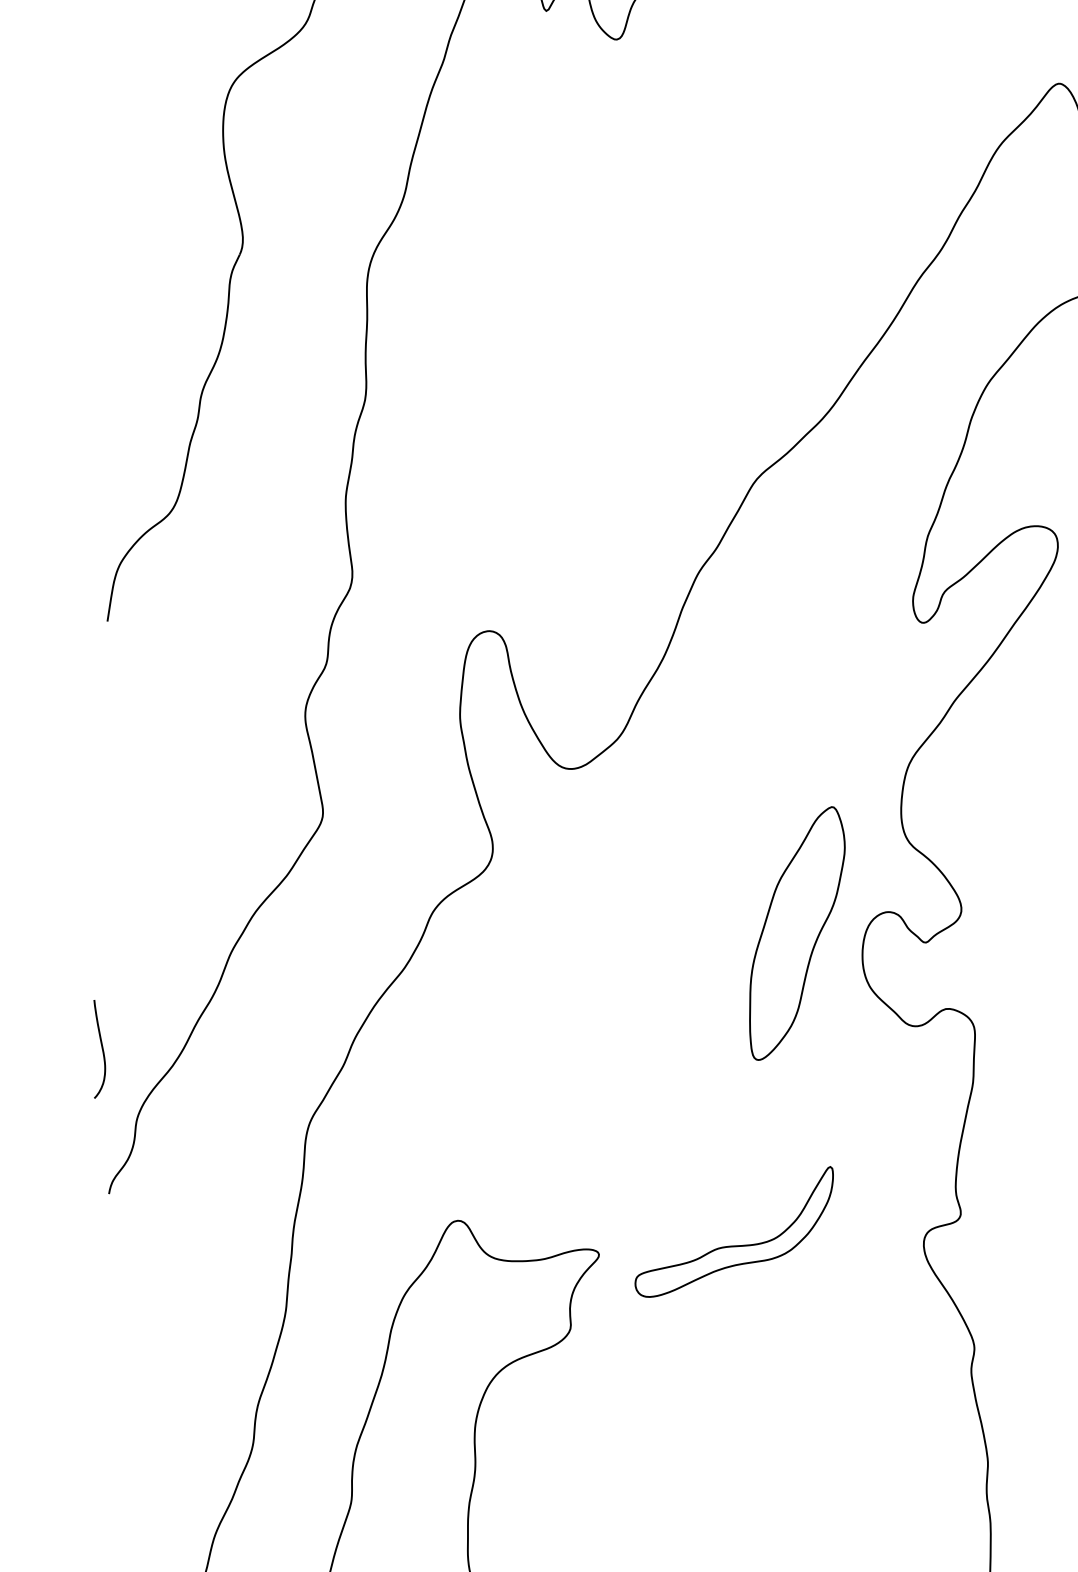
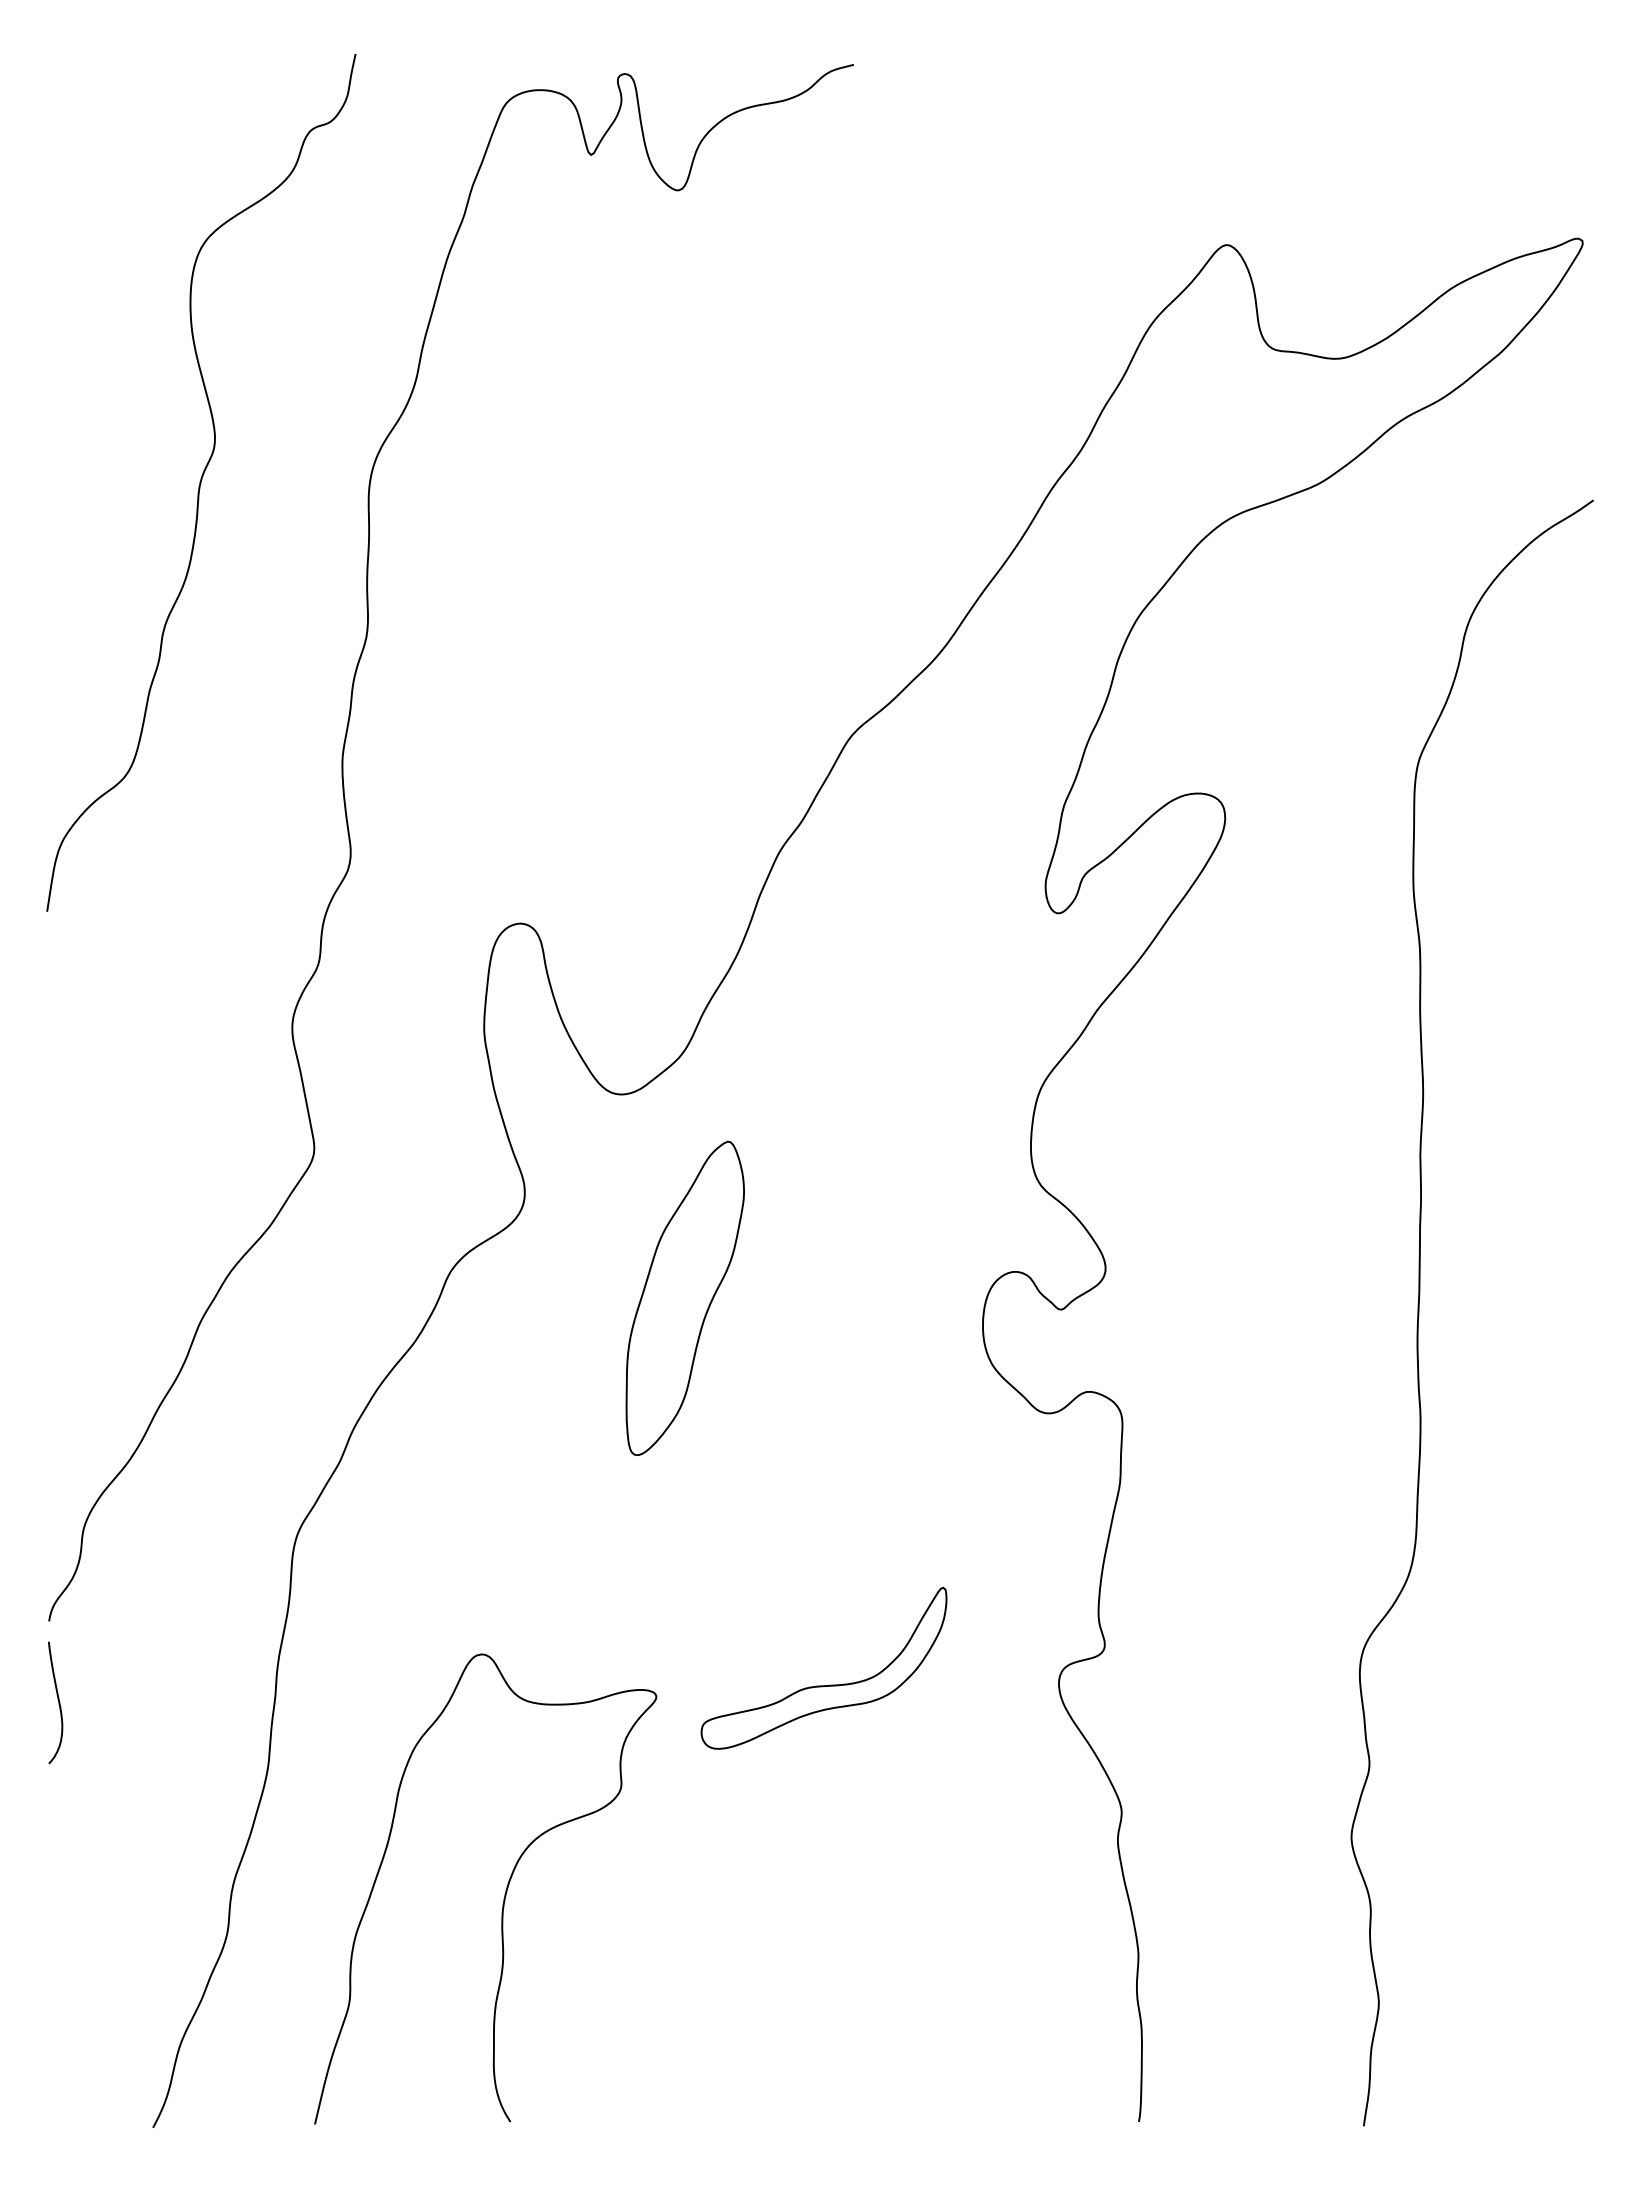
part: (796, 932) -> (684, 1297), moved
curve: (102, 1048) -> (58, 1702), moved

